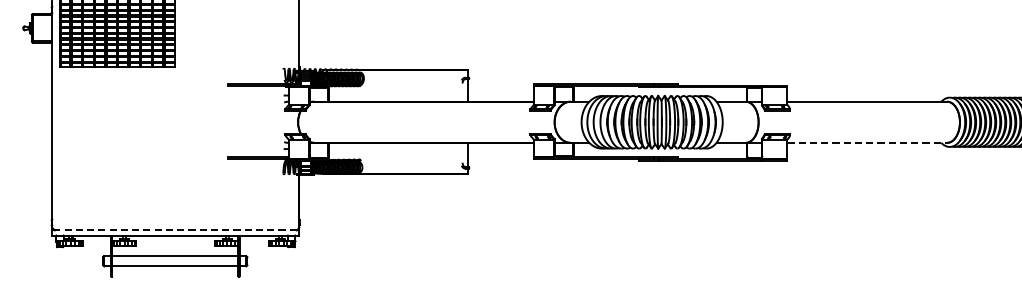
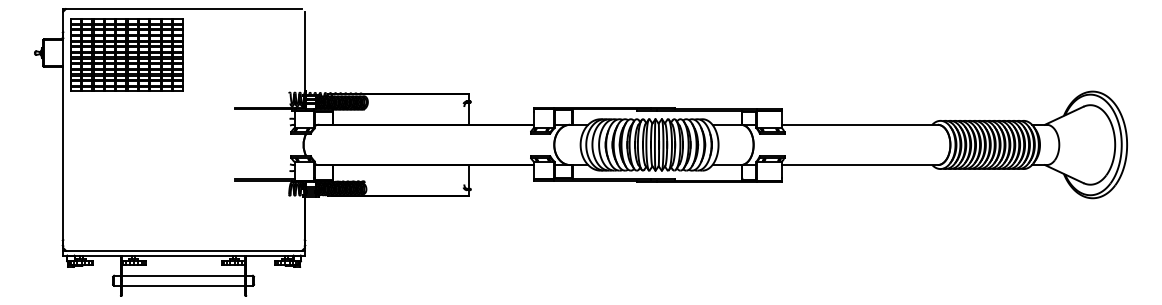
line: (867, 143) -> (860, 165), dashed -> solid
line: (175, 230) -> (183, 250), dashed -> solid

